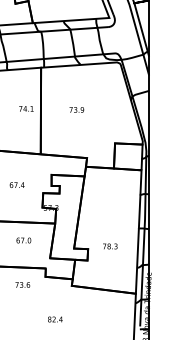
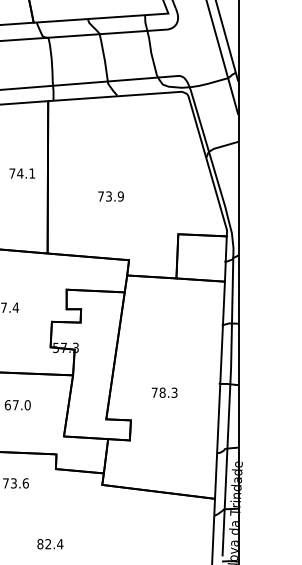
part: (76, 109) -> (110, 195), moved
part: (110, 246) -> (165, 392), moved
part: (55, 319) -> (50, 544), moved

